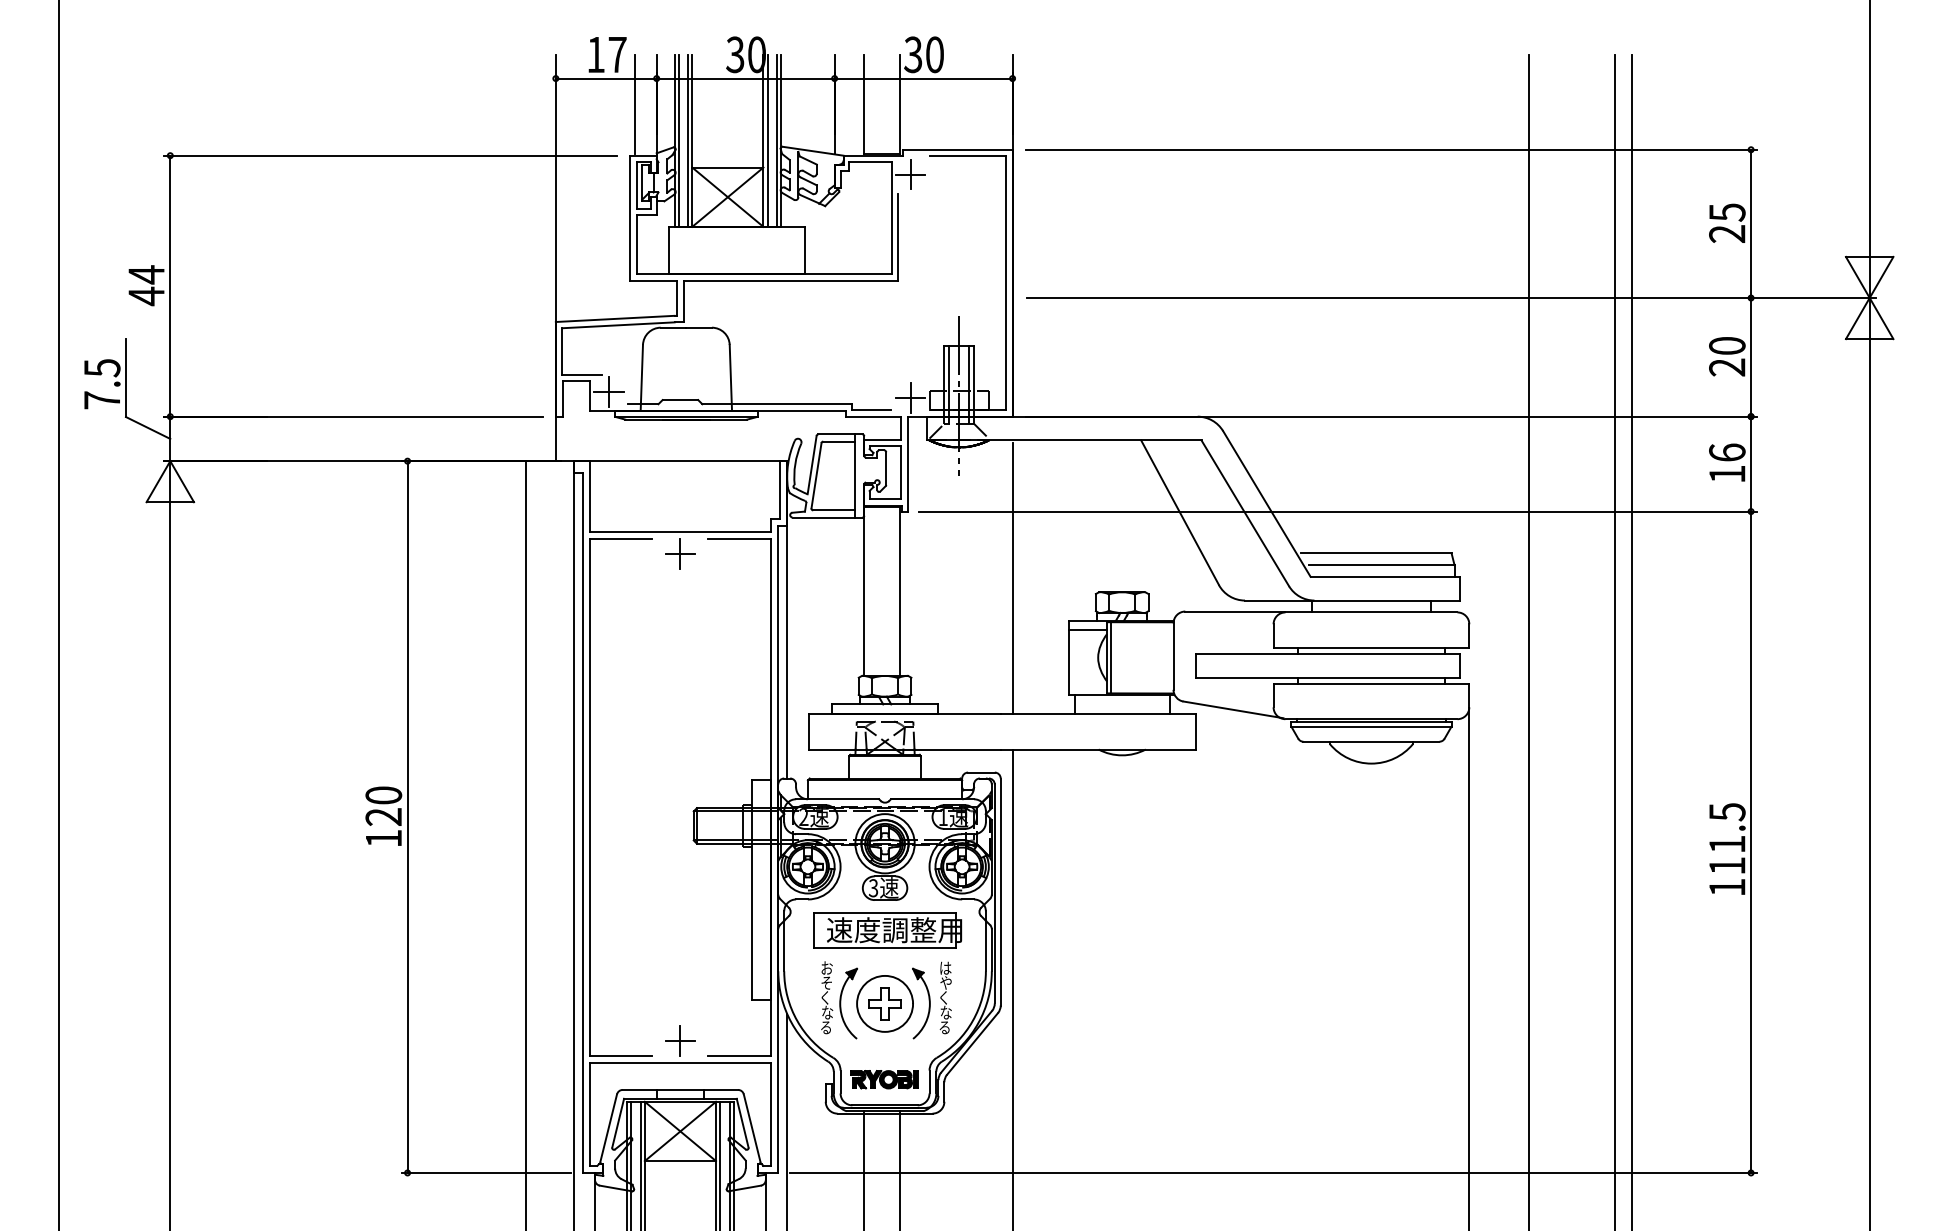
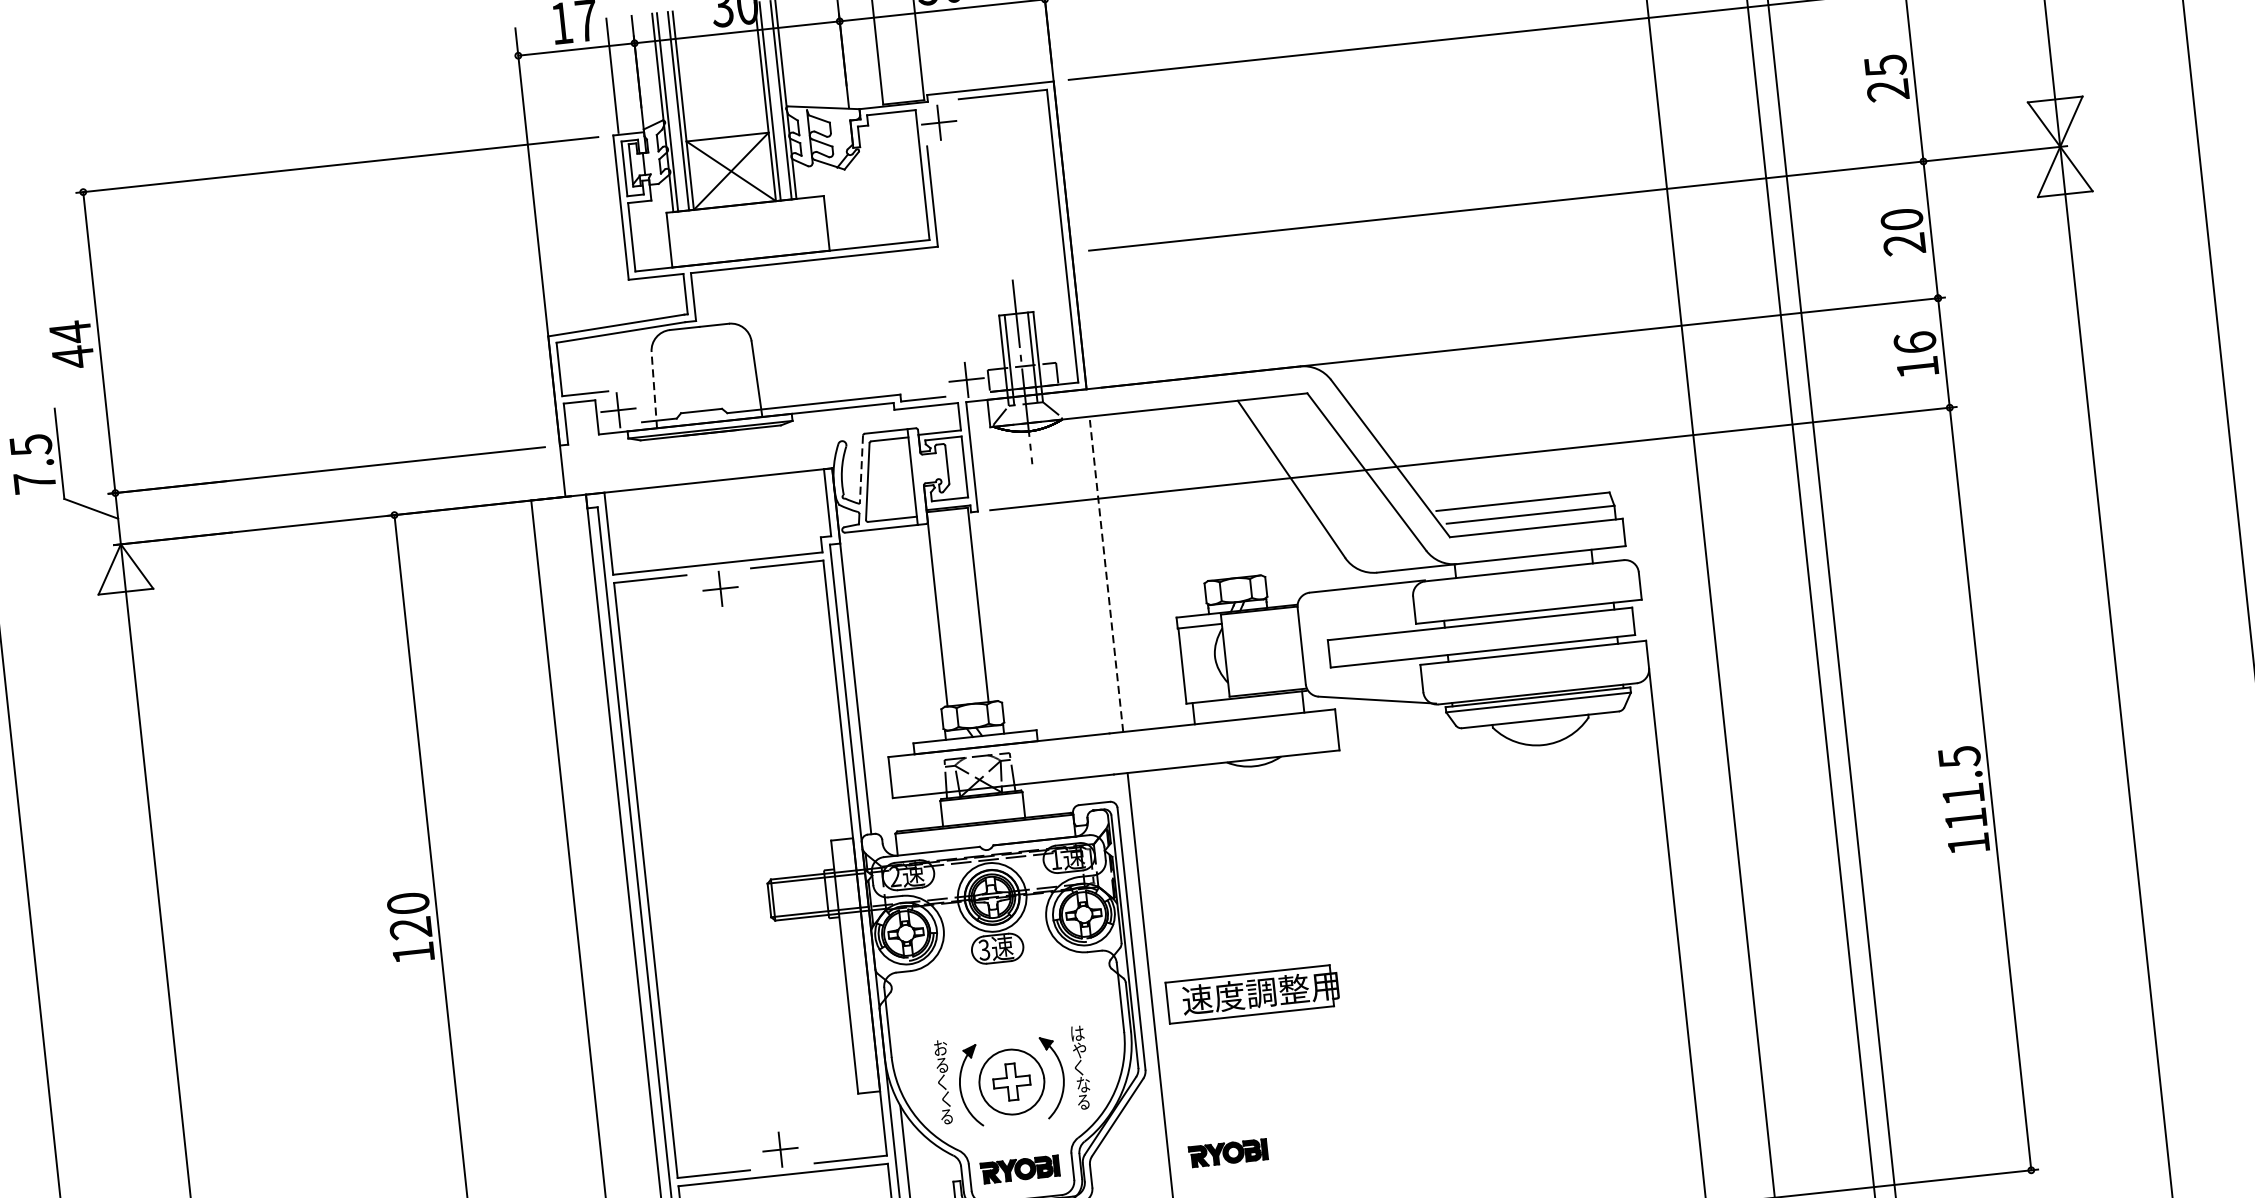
line: (641, 377) -> (653, 389), solid -> dashed
line: (812, 465) -> (861, 470), solid -> dashed
line: (1012, 578) -> (1106, 575), solid -> dashed
line: (1111, 657) -> (1230, 654), removed
part: (887, 930) -> (1252, 994), moved
text: (826, 982) -> (941, 1064), そ -> る
text: (827, 1012) -> (946, 1099), な -> く
part: (1064, 1084) -> (1228, 1152), added

